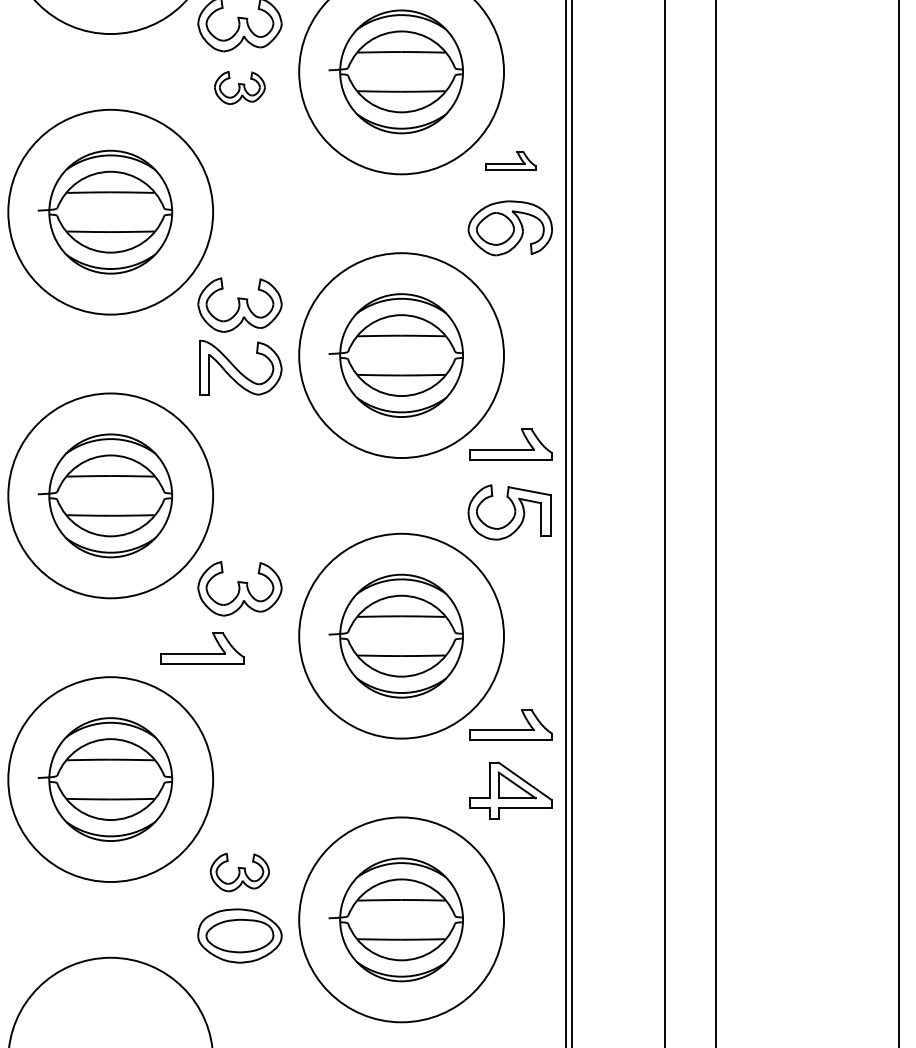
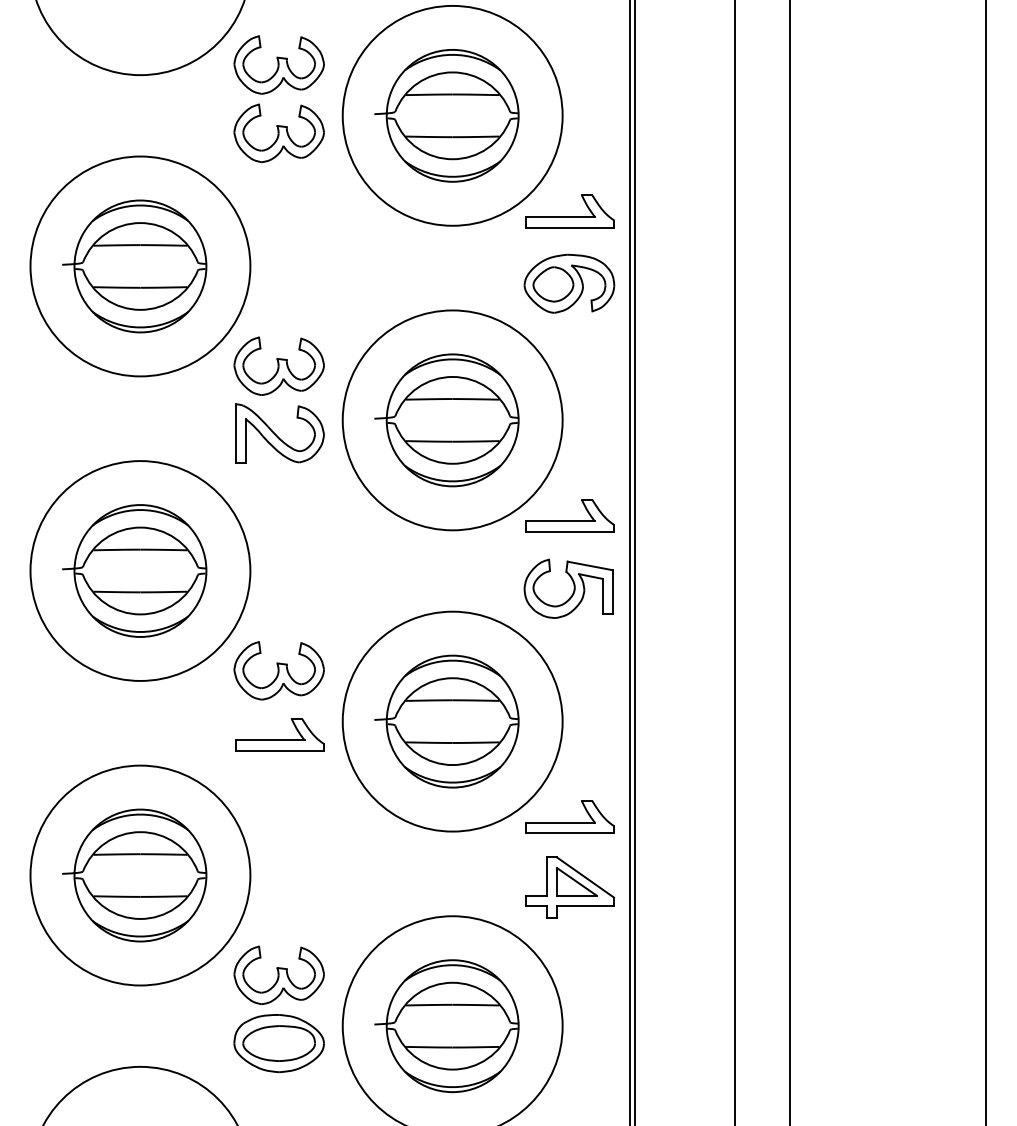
part: (239, 87) -> (278, 132), size x1.67
part: (510, 161) -> (569, 211), size x1.67
part: (202, 648) -> (279, 734), moved
part: (239, 872) -> (278, 975), size x1.43

